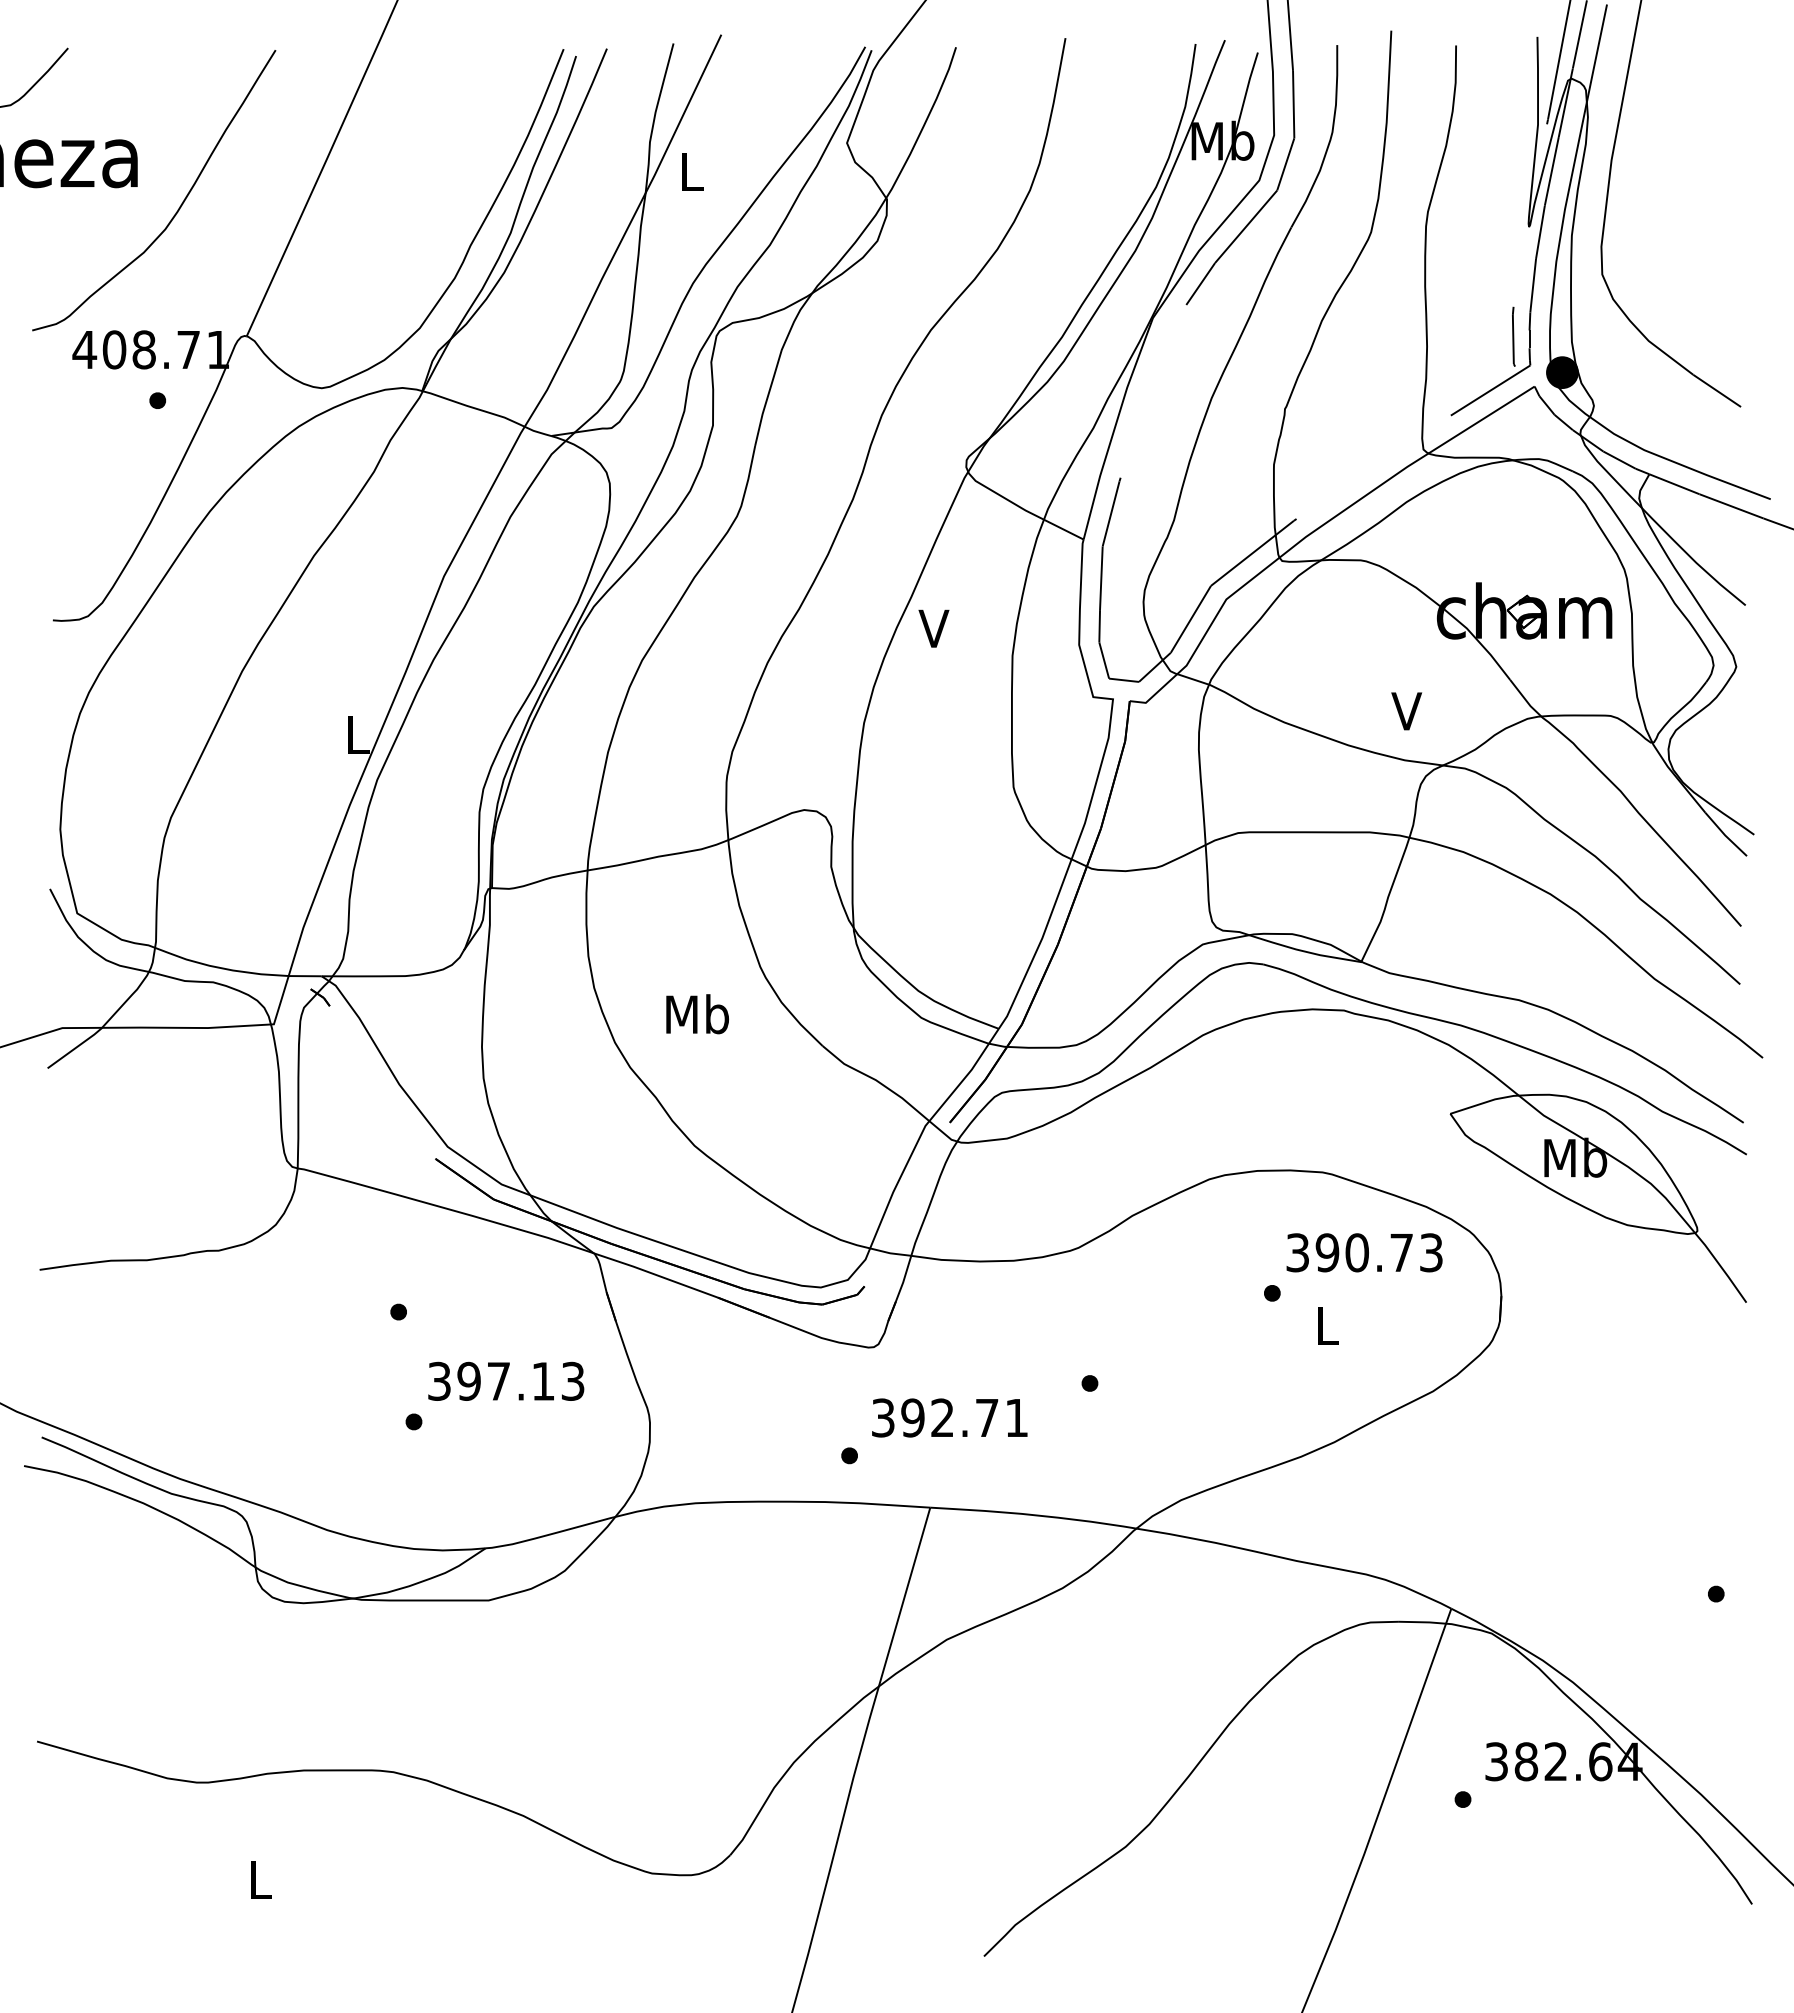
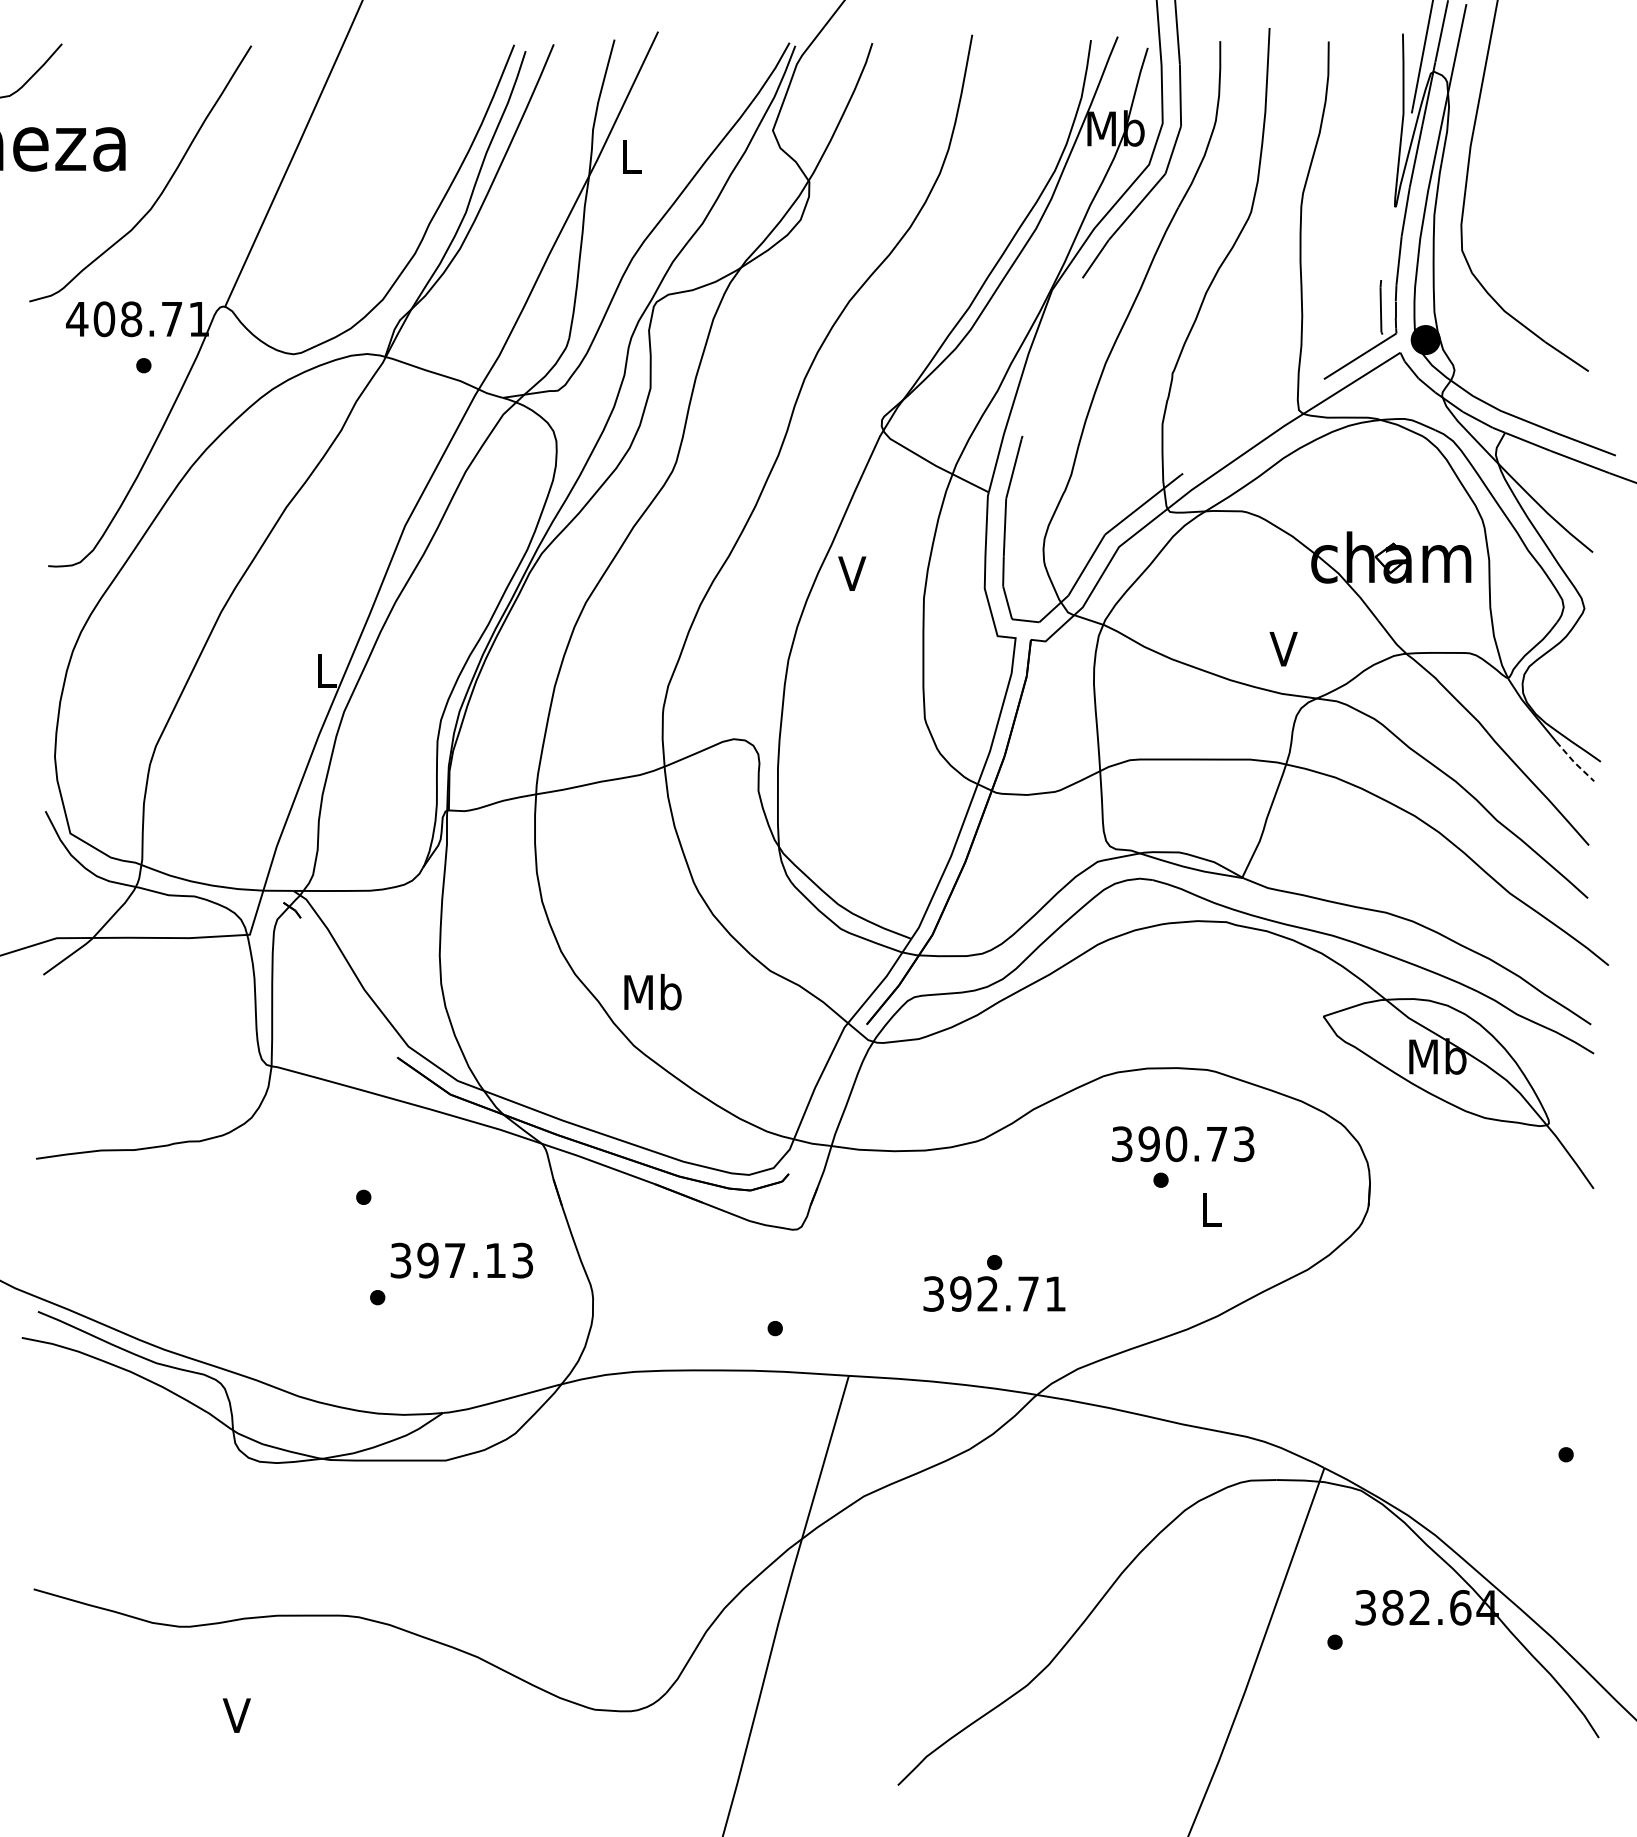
line: (1725, 835) -> (1574, 762), solid -> dashed
text: (697, 1014) -> (652, 992), moved
text: (1364, 1252) -> (1183, 1143), moved
text: (949, 1417) -> (994, 1293), moved
text: (259, 1879) -> (236, 1715), L -> V

